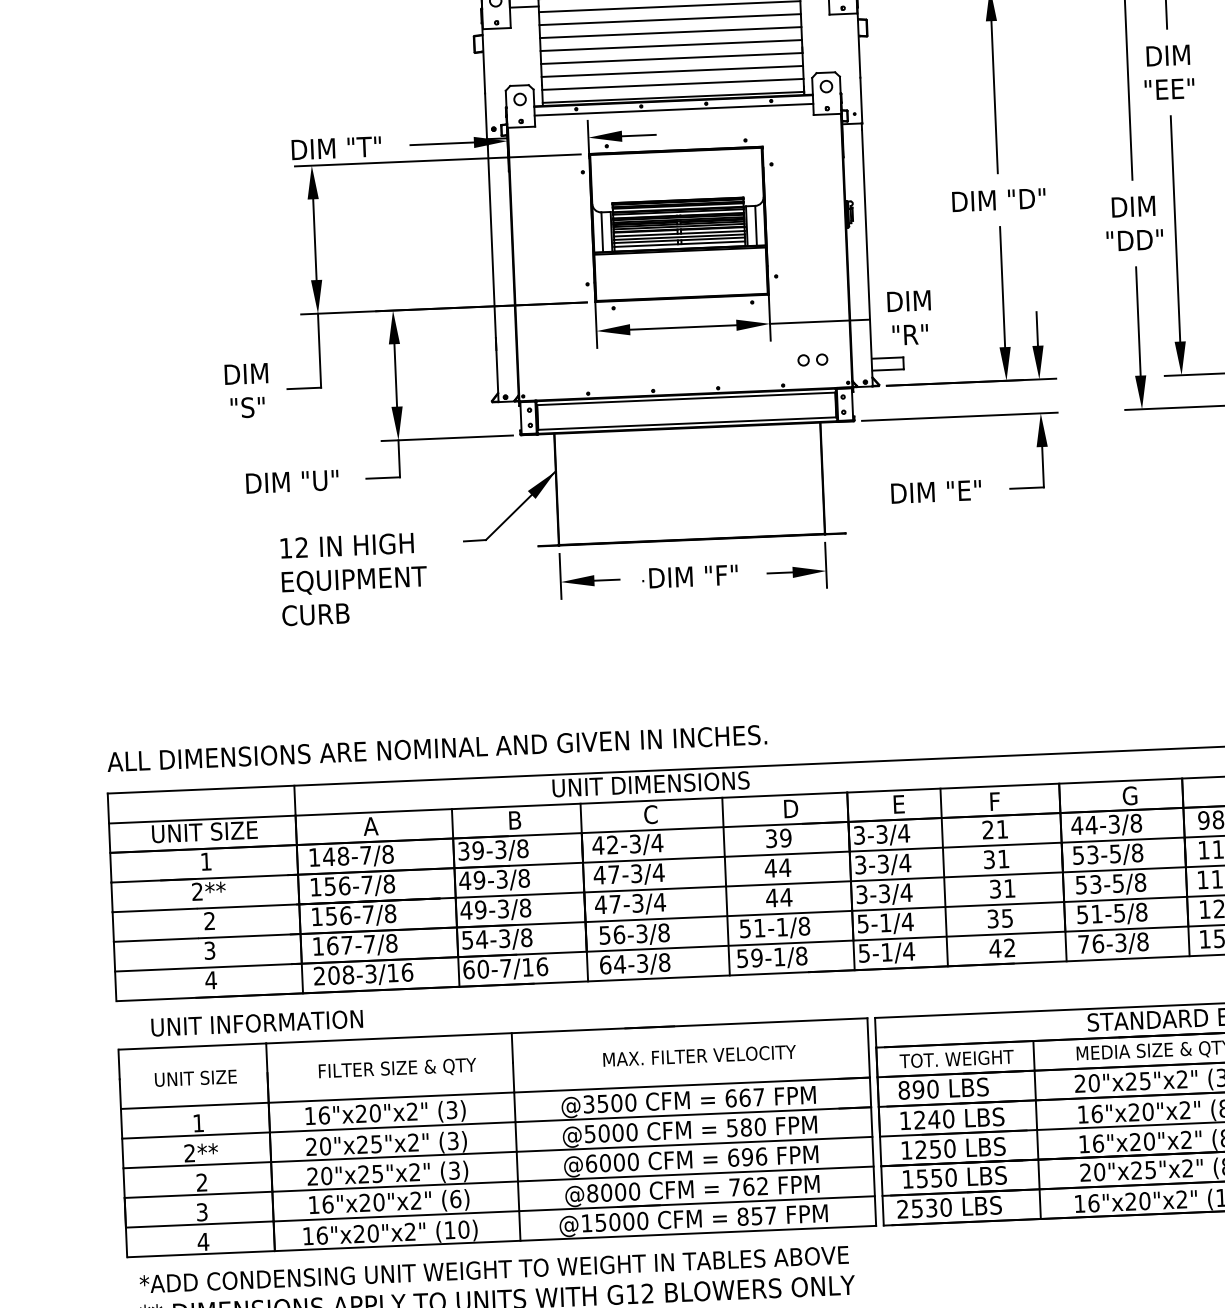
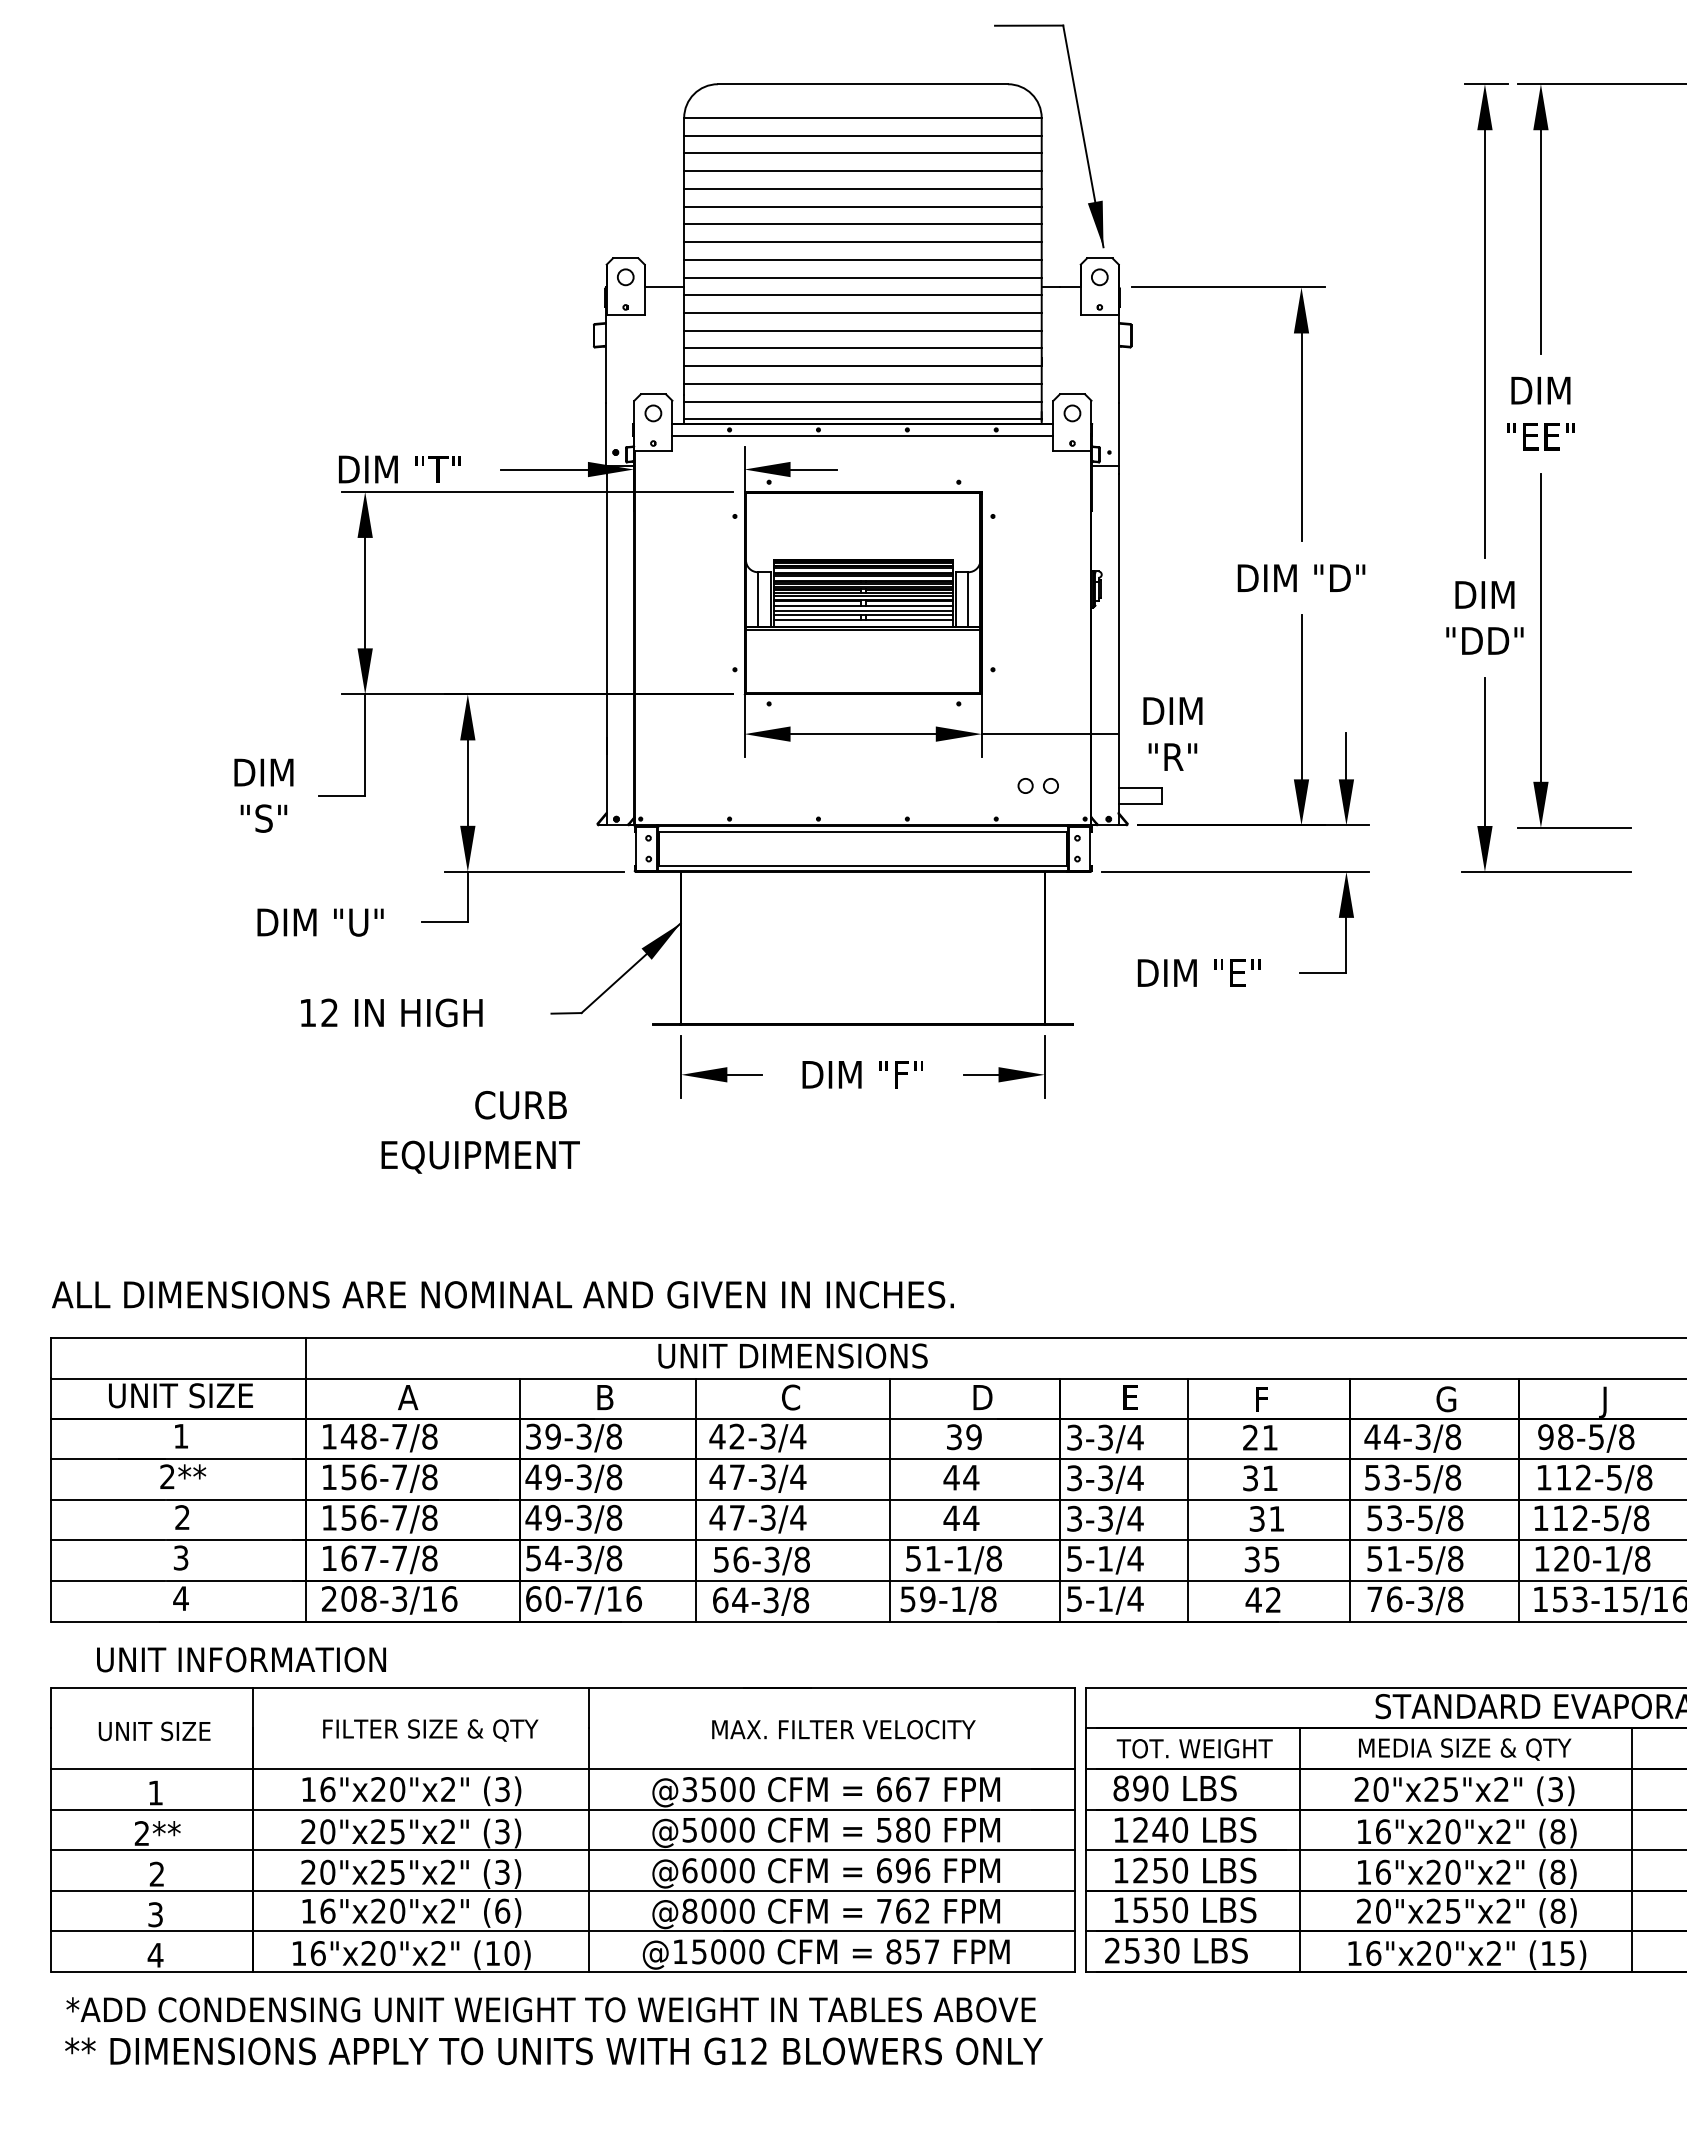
text: (354, 580) -> (480, 1156), moved
text: (315, 614) -> (520, 1105), moved

